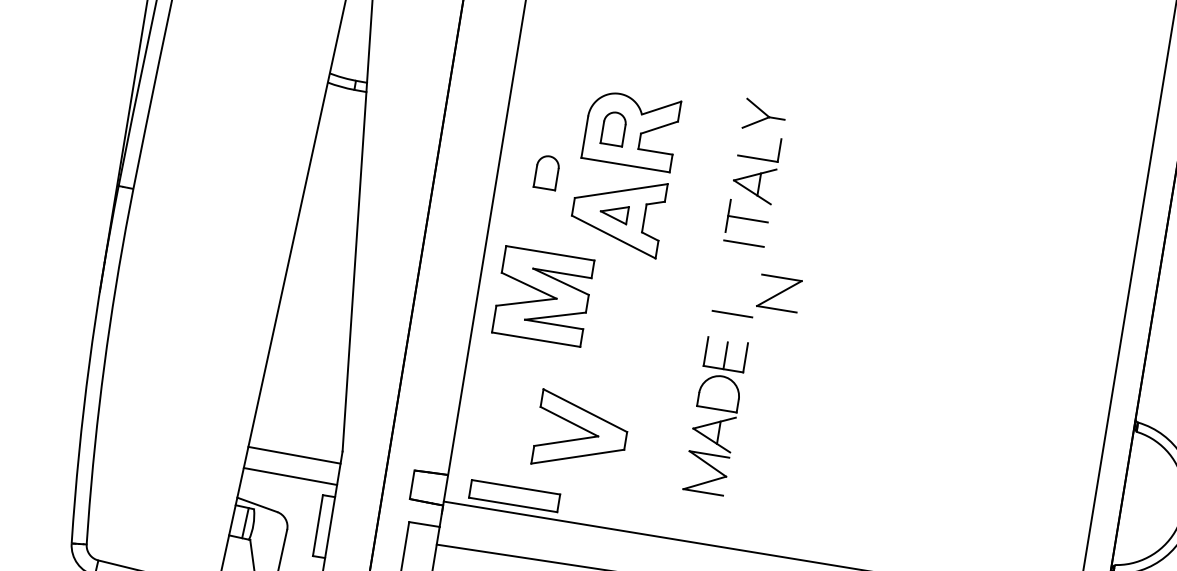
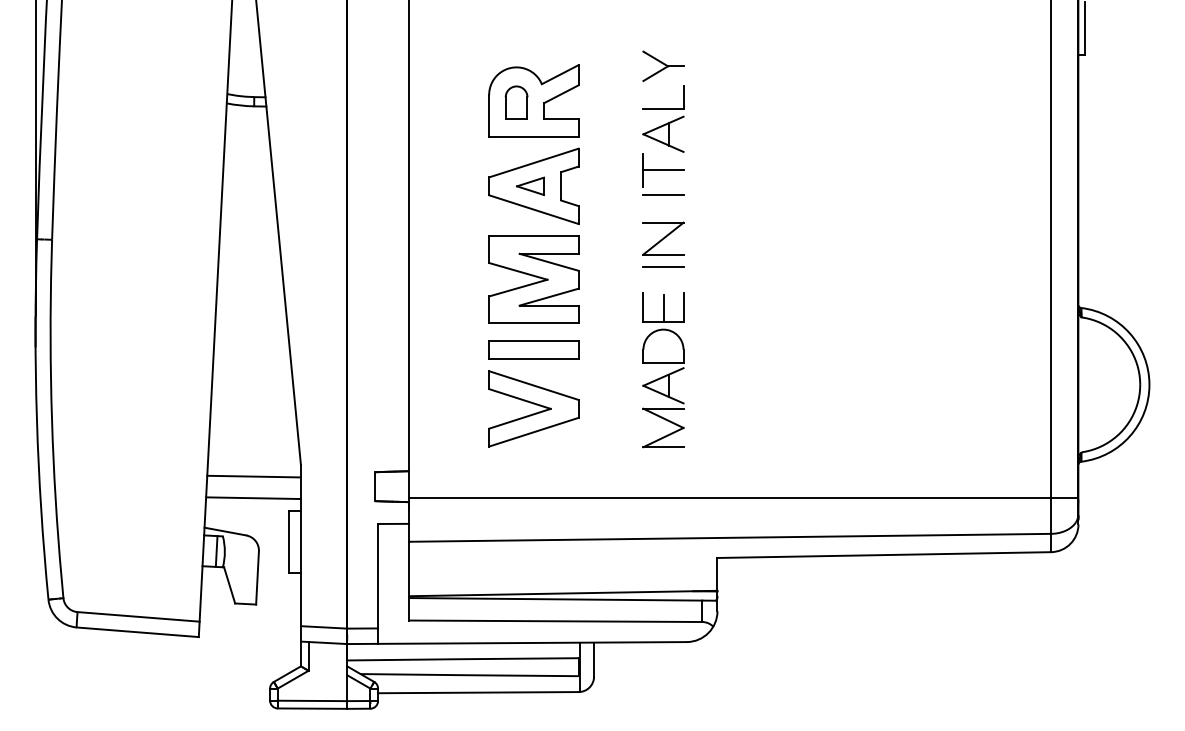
part: (546, 172) -> (457, 156), removed
part: (779, 293) -> (663, 238), moved
part: (542, 296) -> (533, 279), moved
part: (514, 495) -> (533, 349), moved

